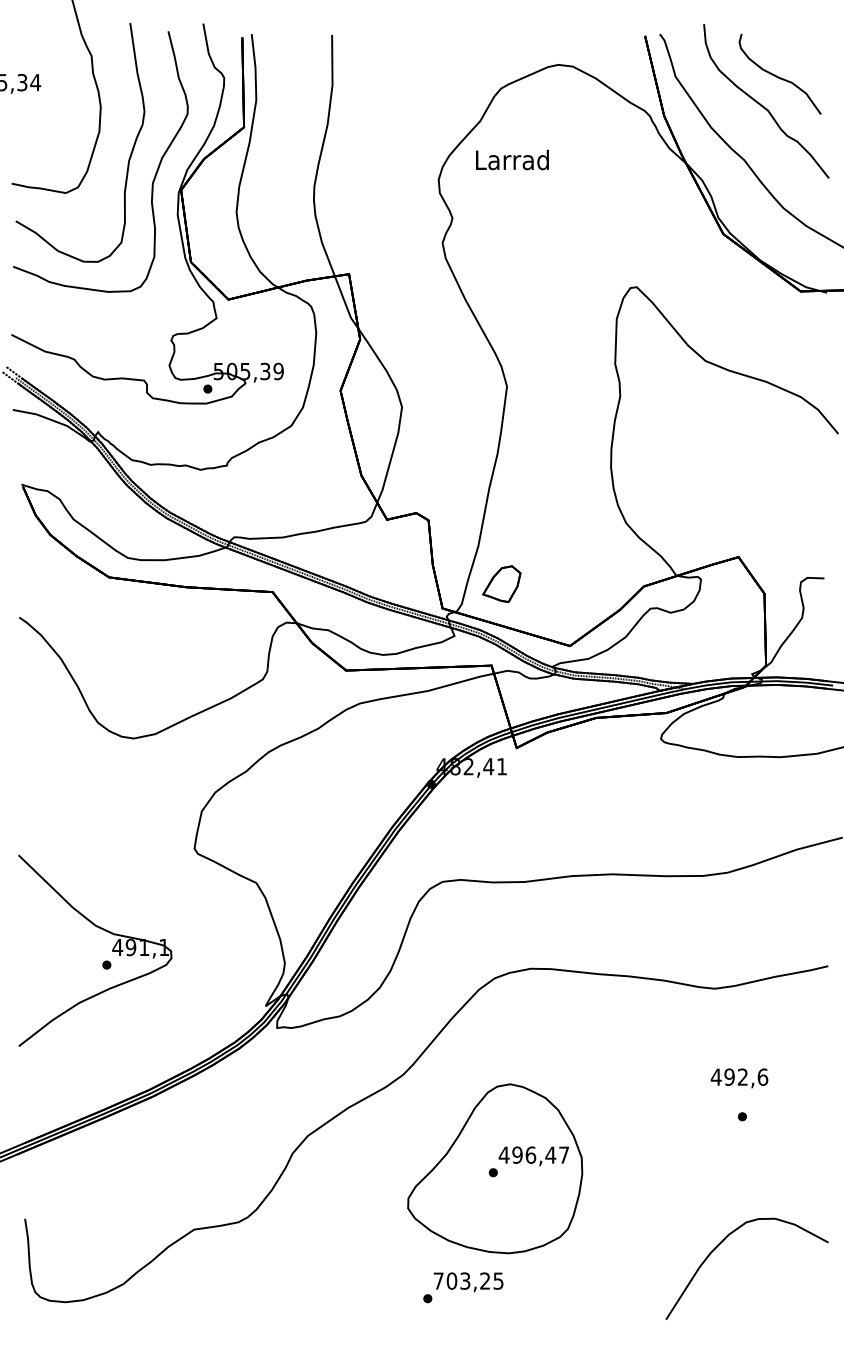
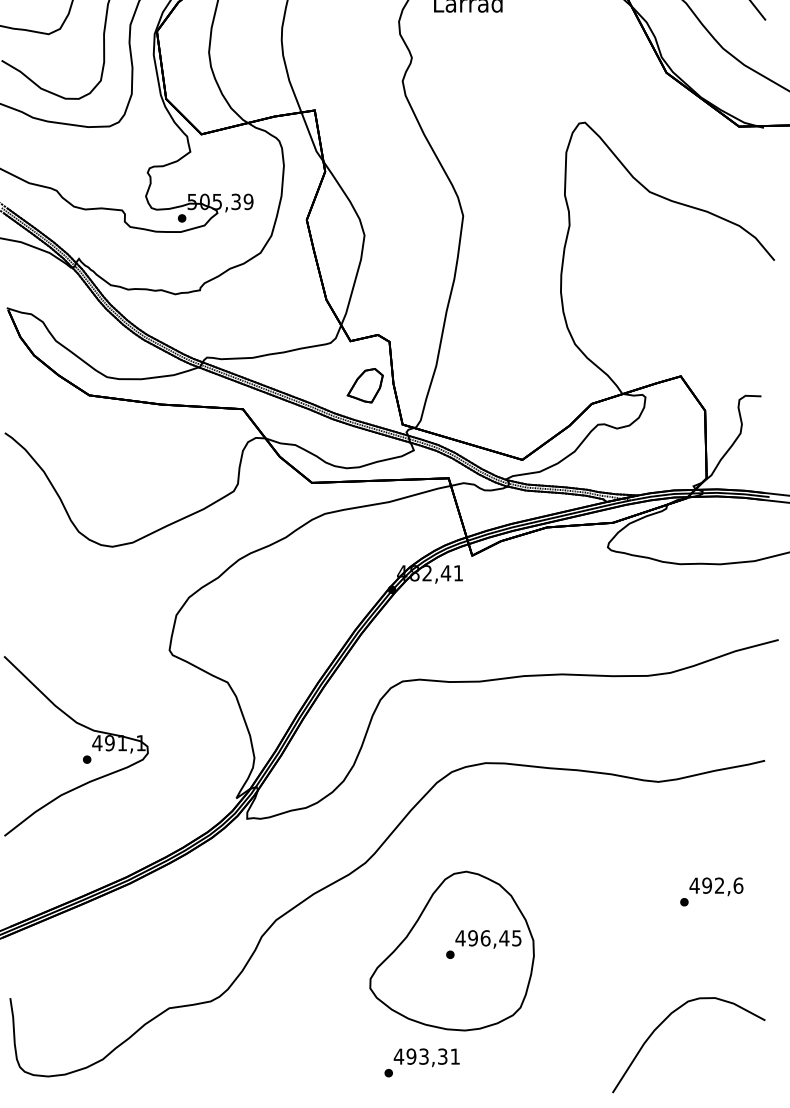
part: (501, 583) -> (364, 385), moved
text: (739, 1078) -> (716, 886), moved
text: (563, 1154) -> (516, 937), 496,47 -> 496,45
text: (468, 1280) -> (427, 1056), 703,25 -> 493,31

